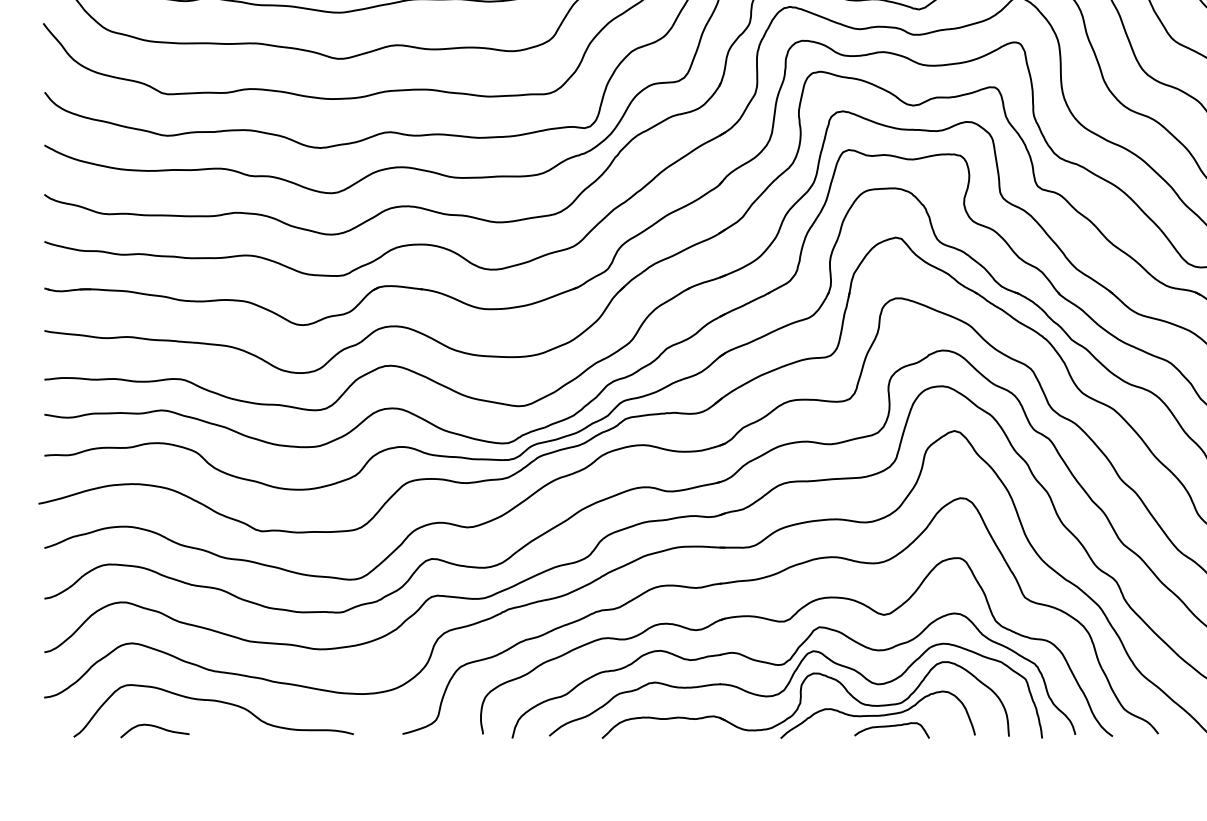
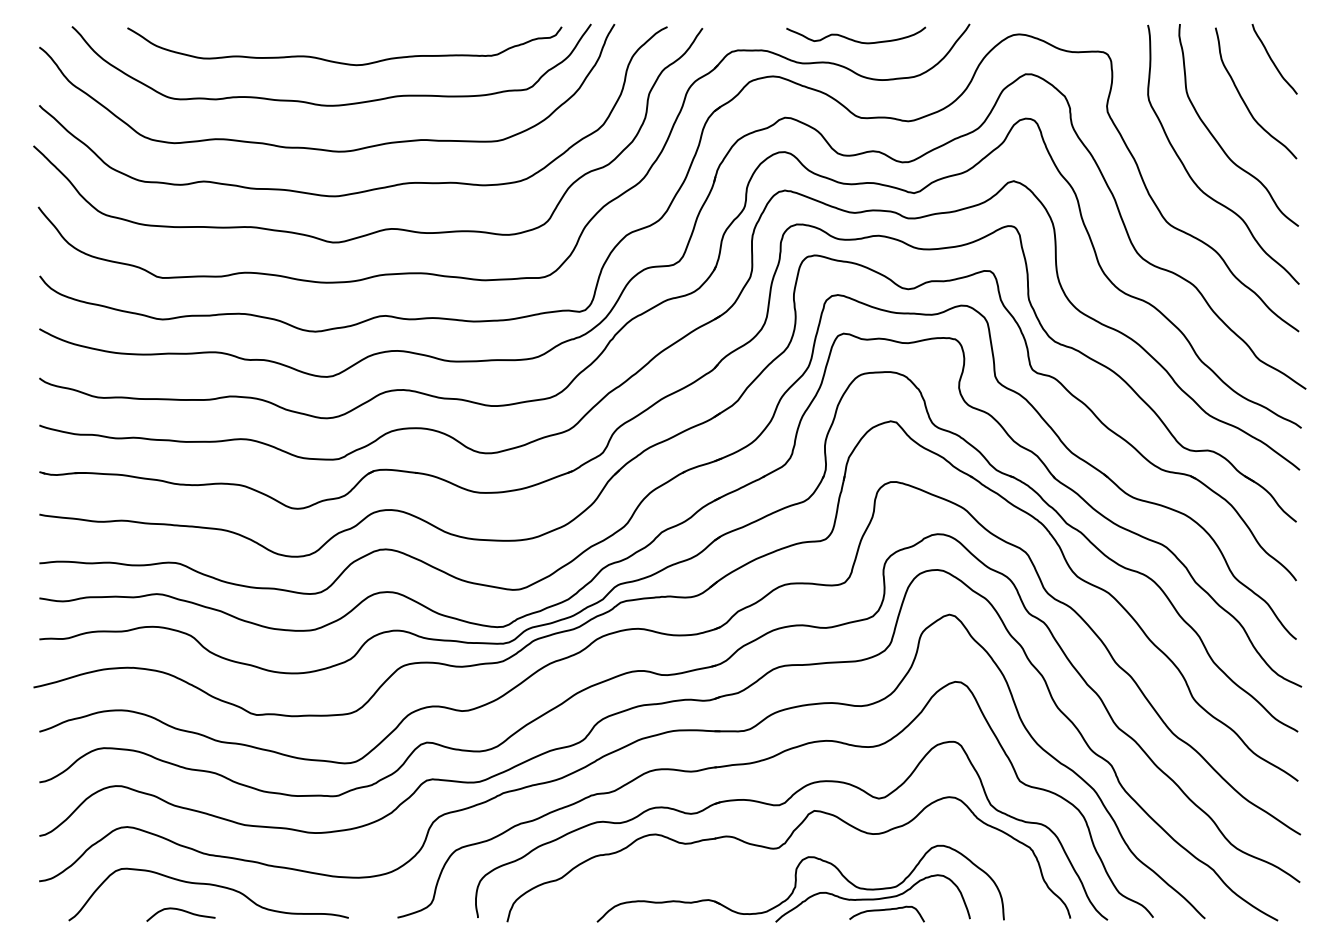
part: (788, 685) -> (783, 869), removed
curve: (156, 727) -> (182, 911), moved

